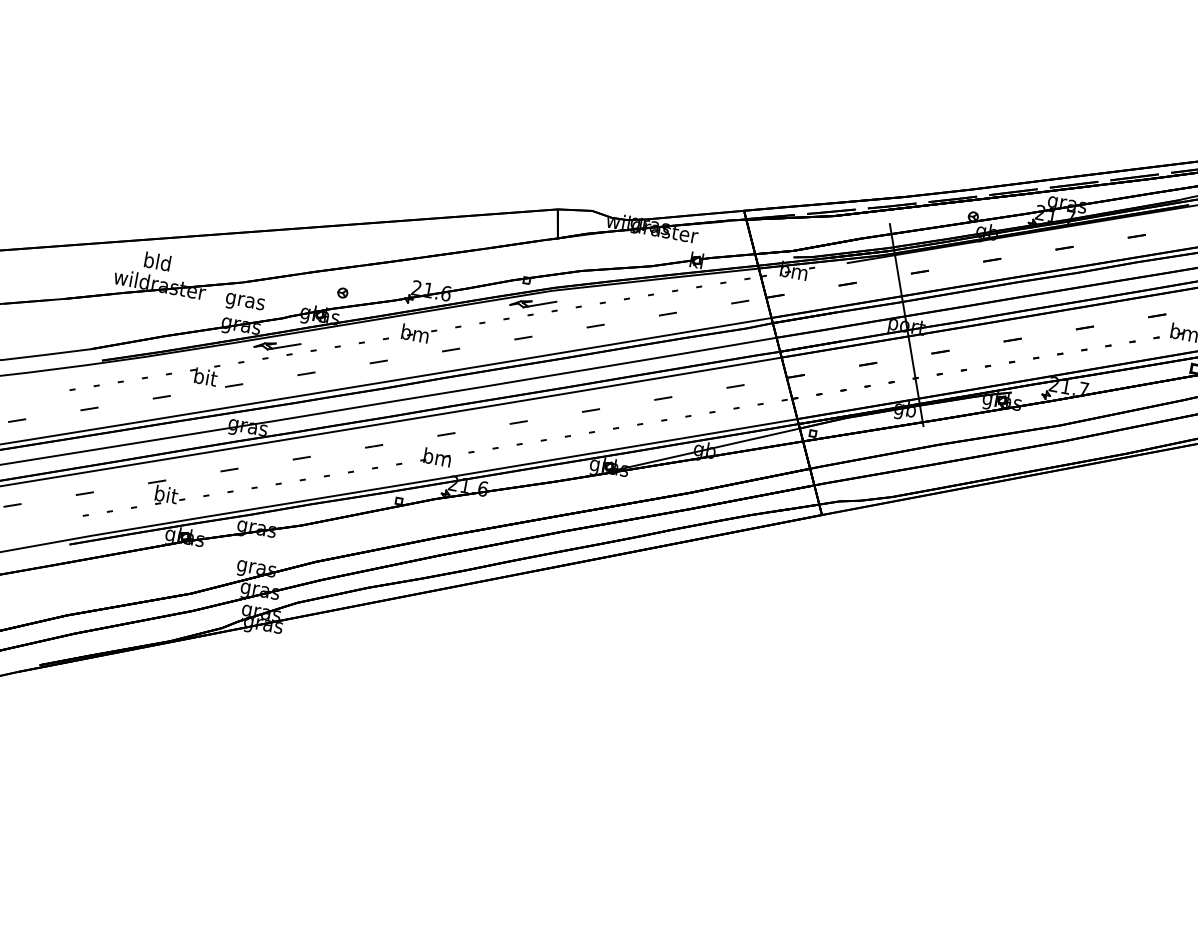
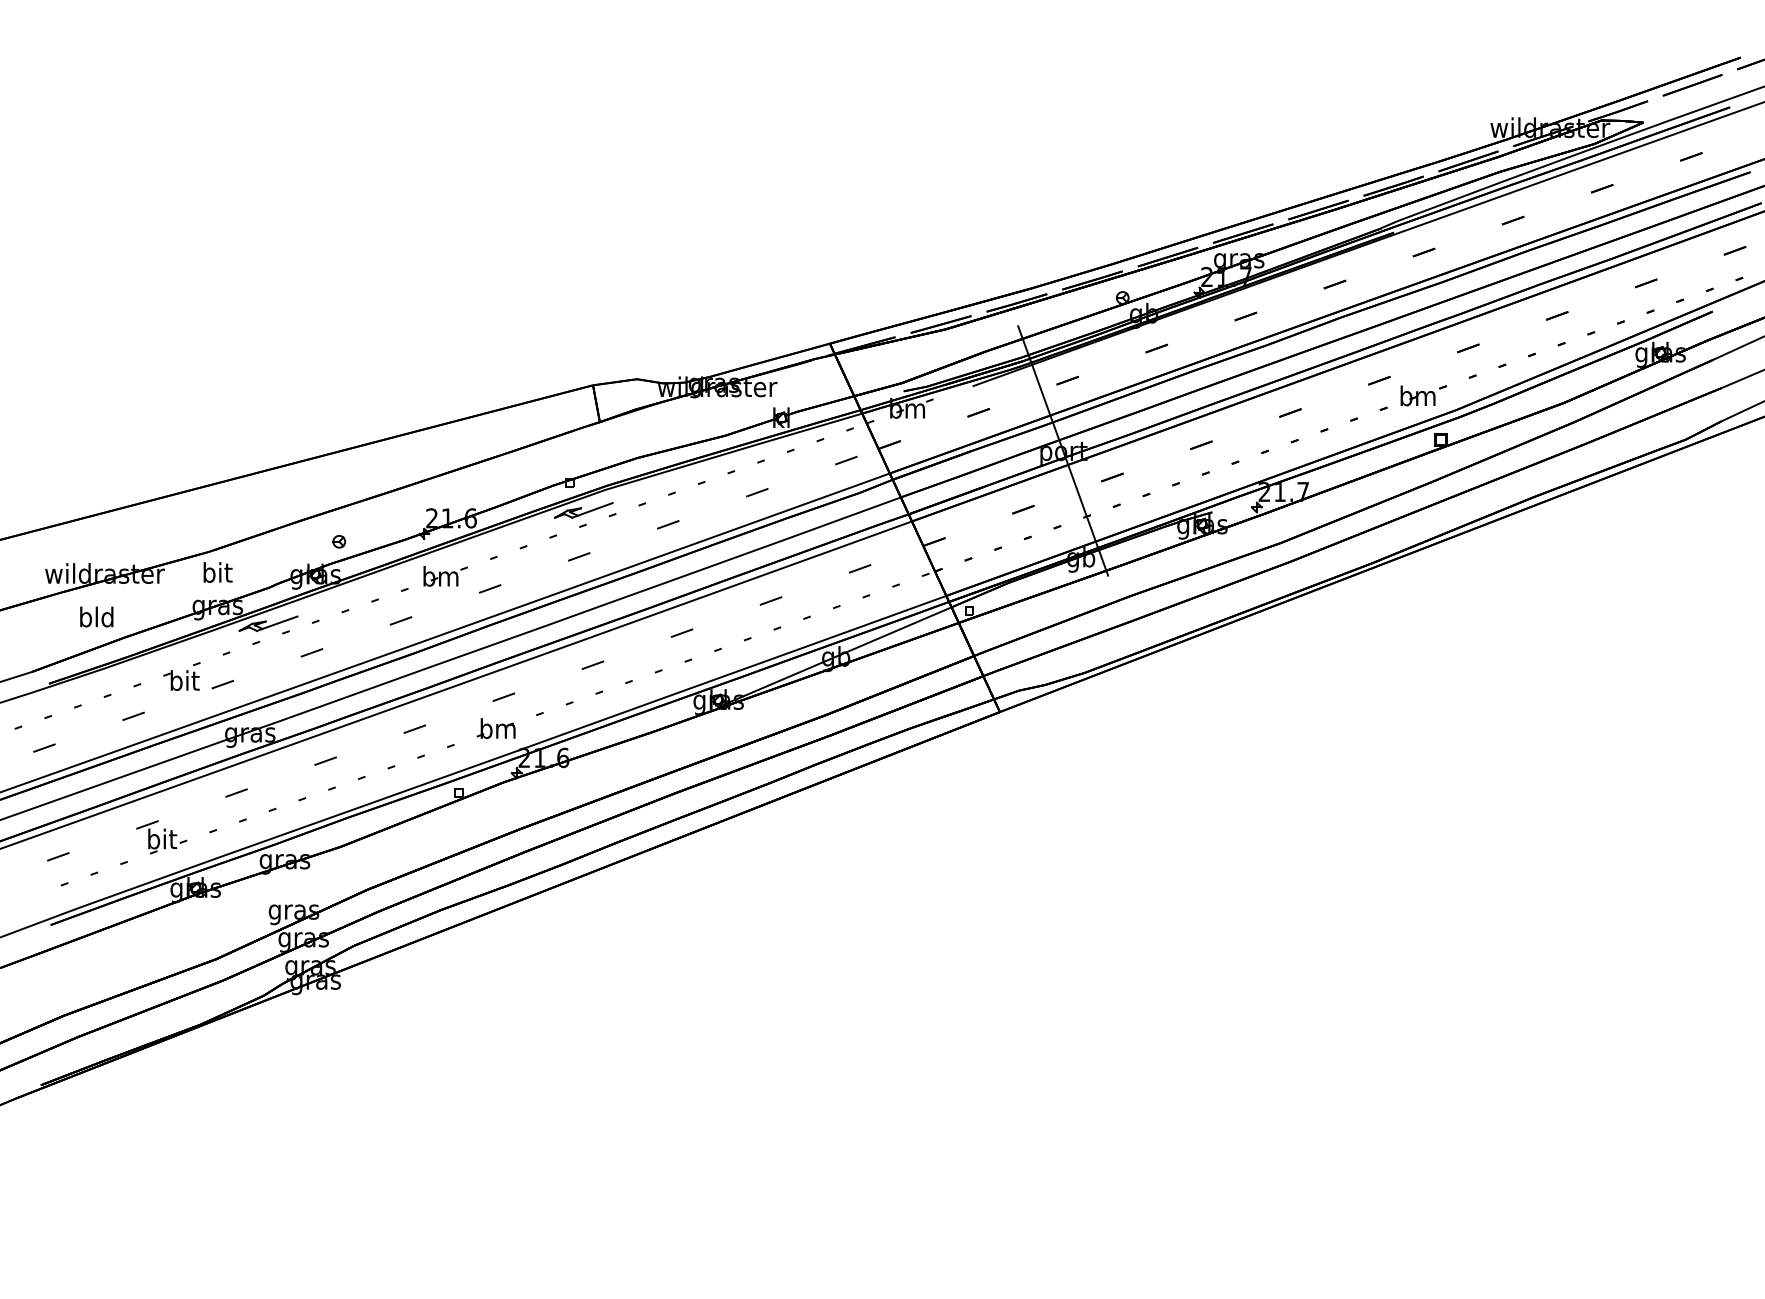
text: (157, 261) -> (96, 616), moved
text: (245, 301) -> (217, 575), gras -> bit

